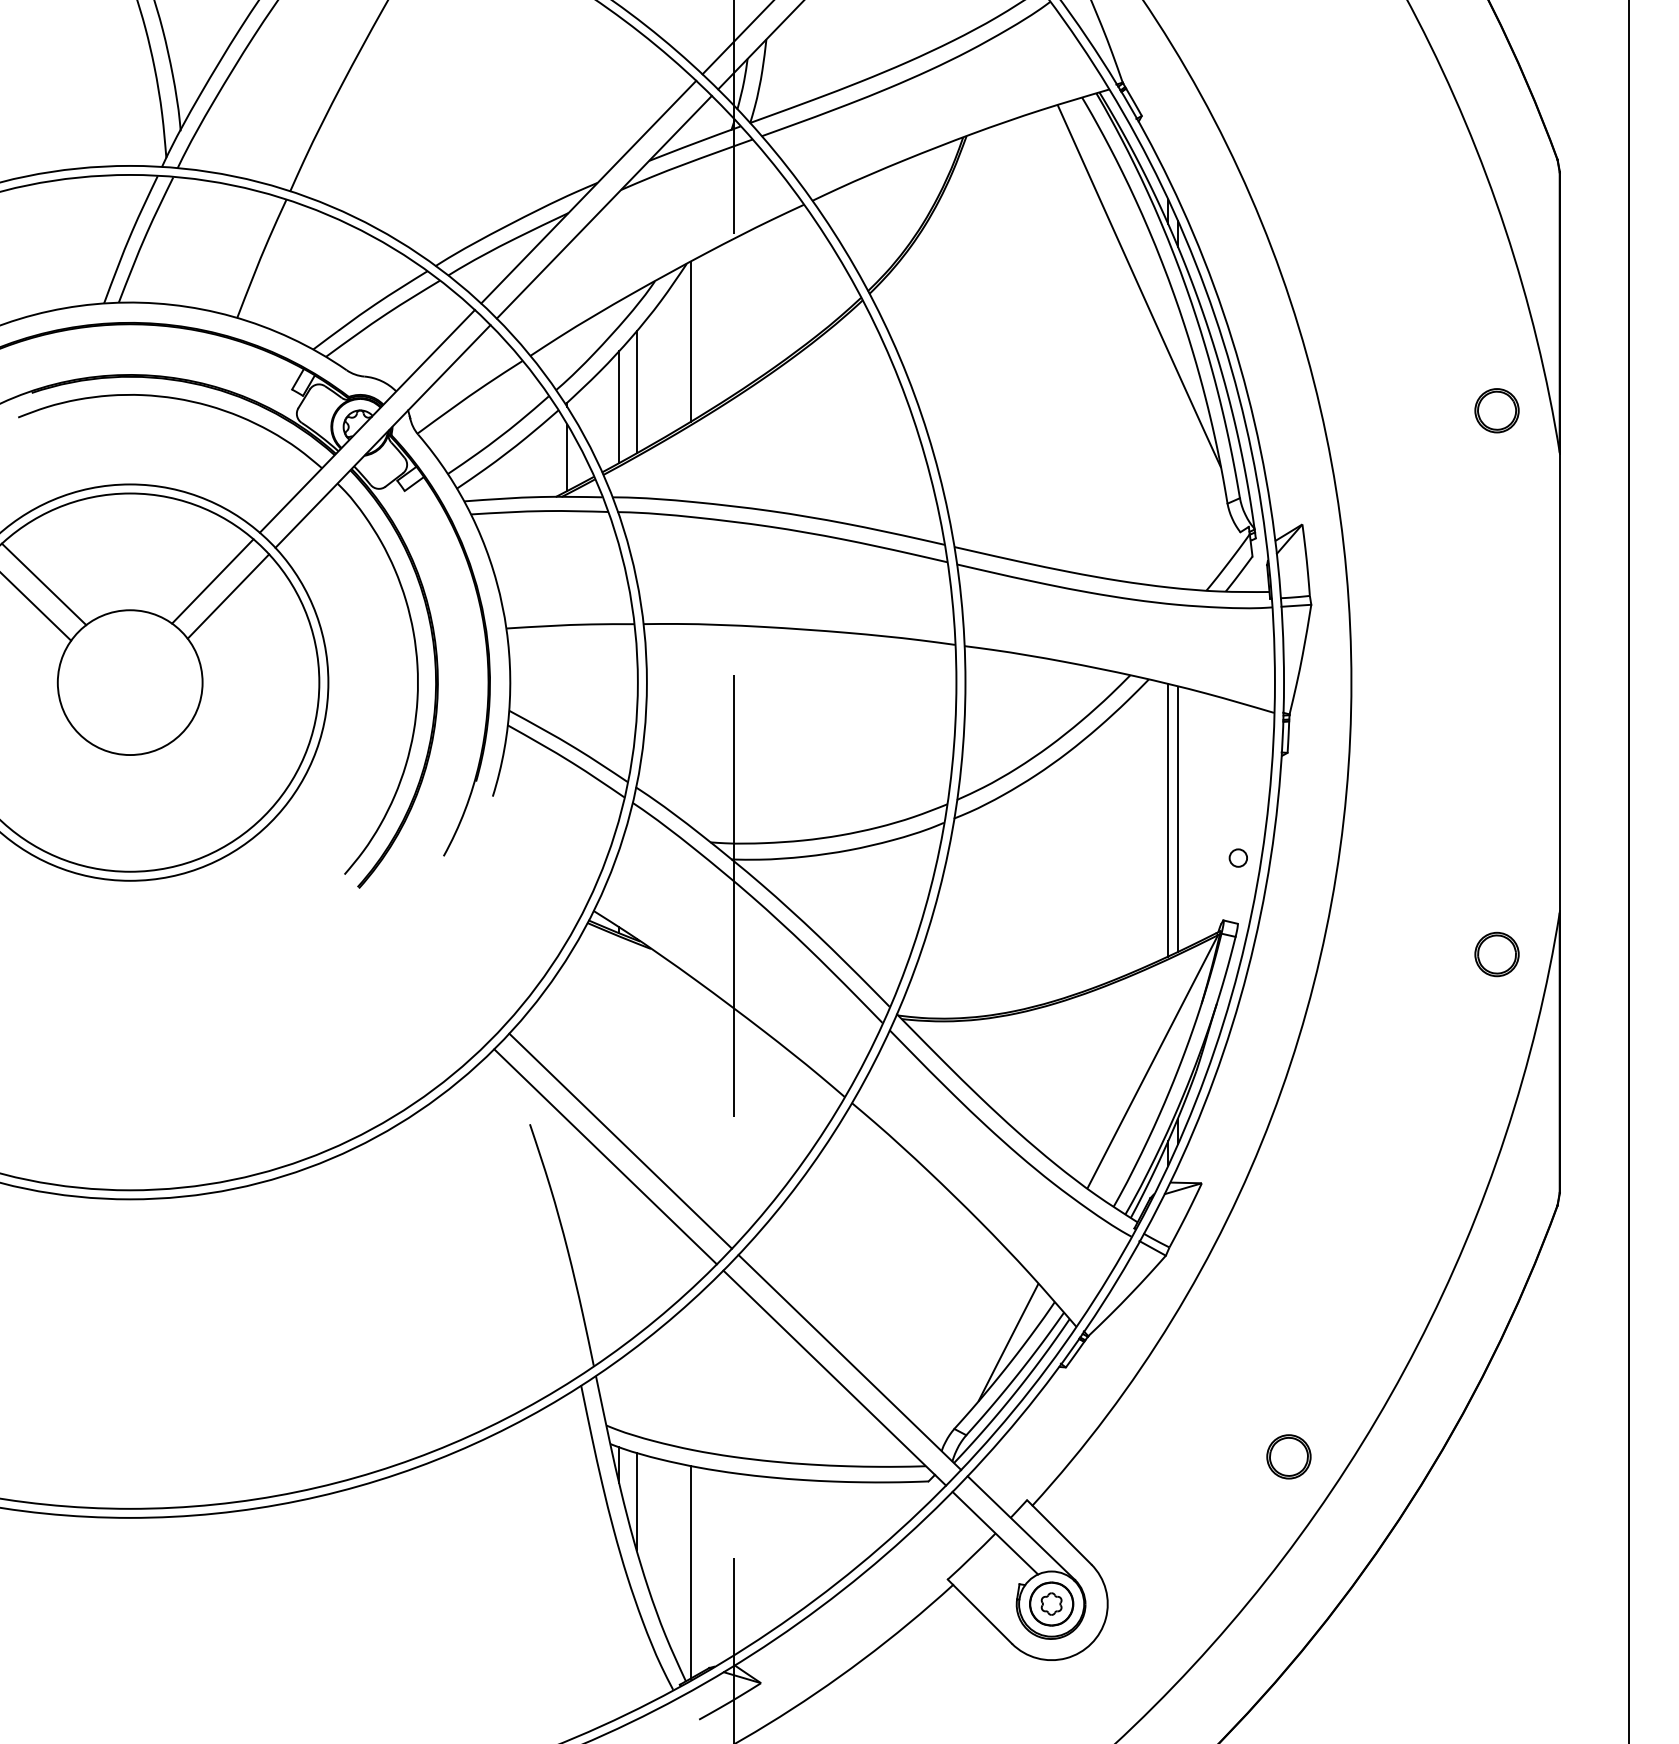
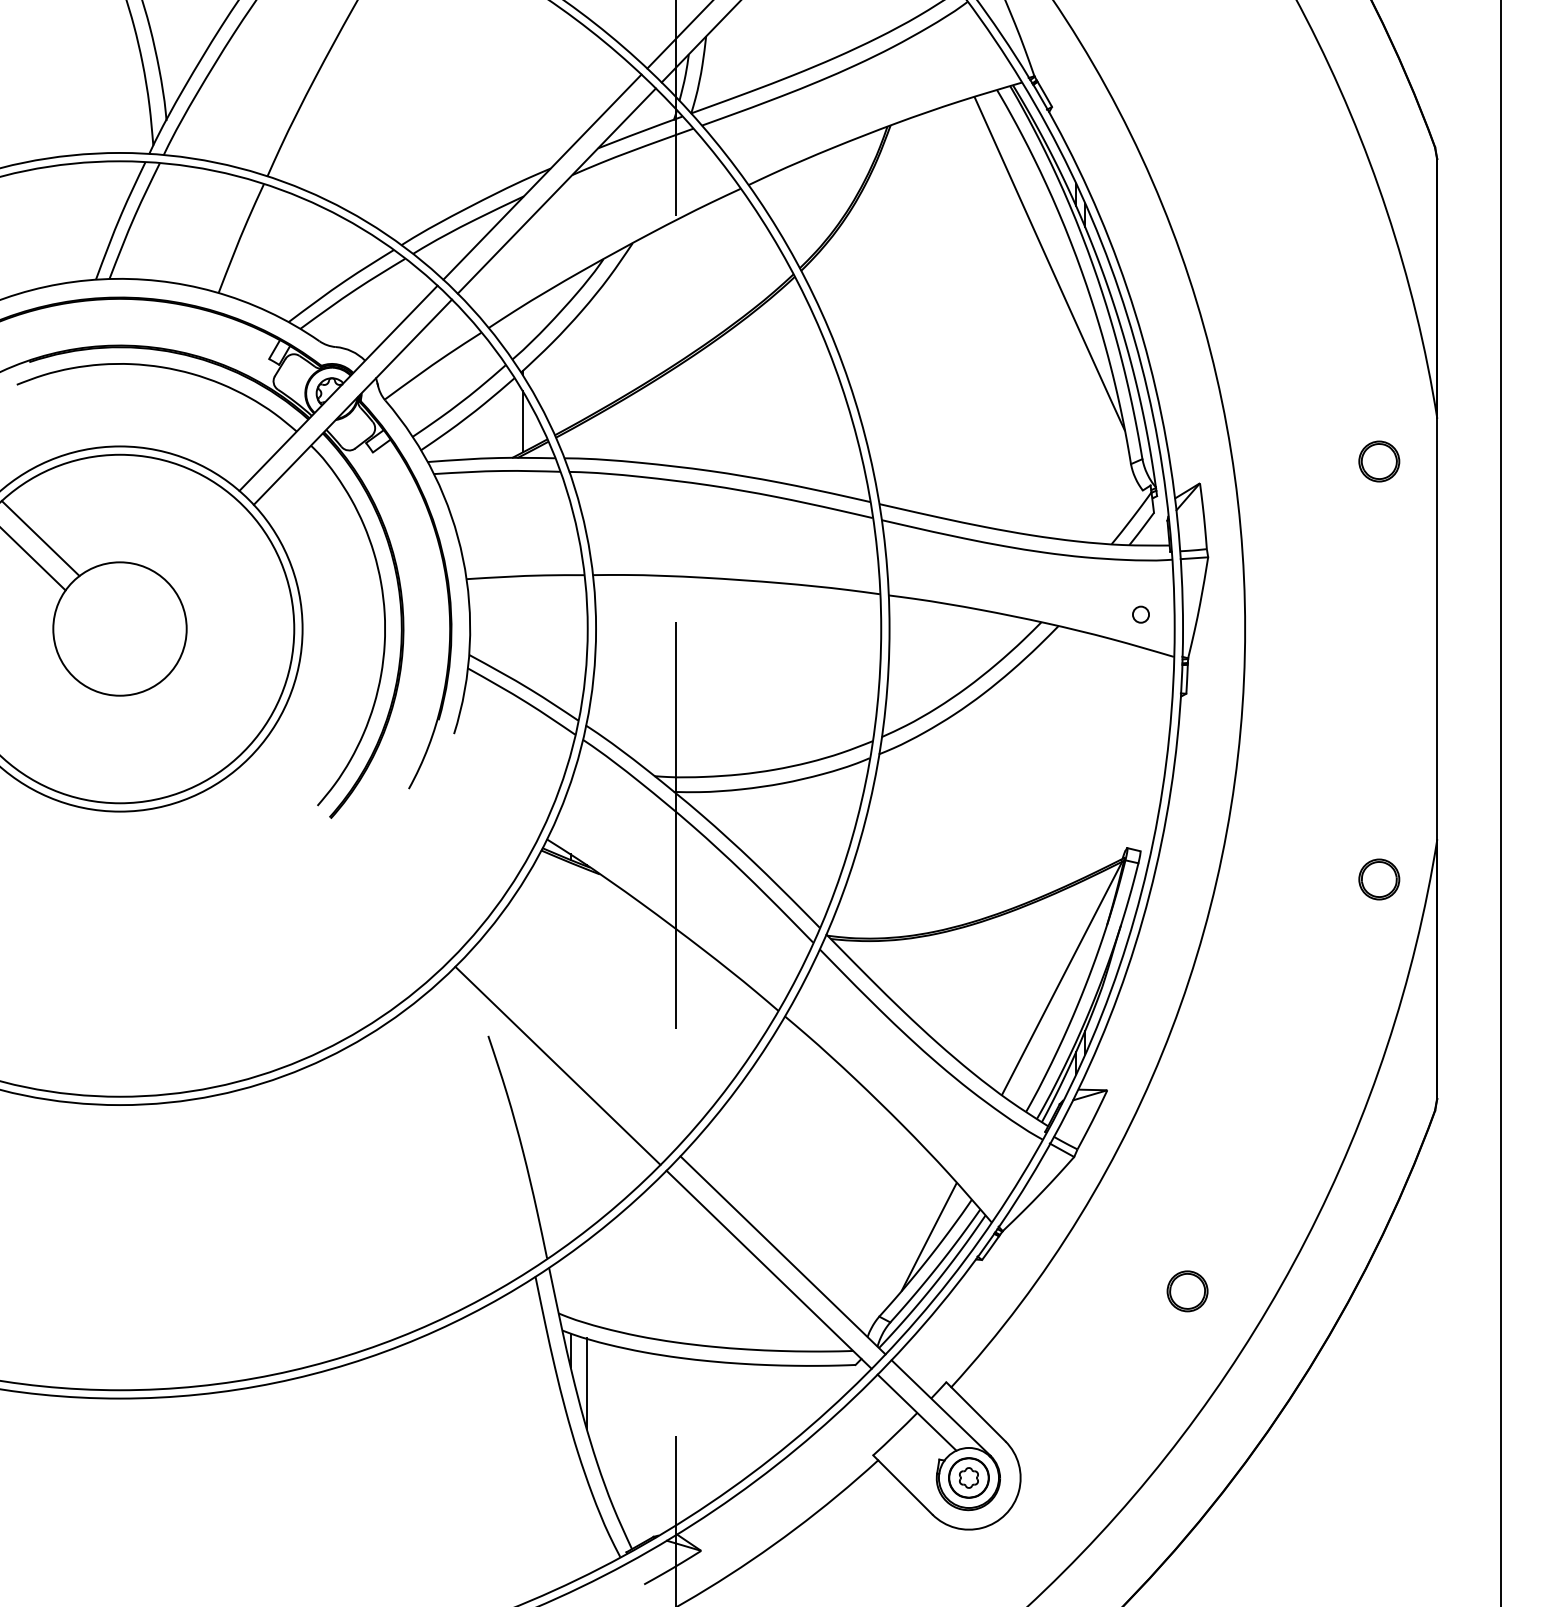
line: (690, 341) -> (636, 314), removed
line: (636, 391) -> (586, 360), removed
line: (619, 406) -> (570, 374), removed
part: (1497, 410) -> (1379, 461), moved
line: (212, 581) -> (195, 535), removed
line: (228, 596) -> (210, 549), removed
line: (1178, 818) -> (1085, 754), removed
line: (1168, 819) -> (1076, 755), removed
circle: (1237, 857) -> (1140, 614), moved
line: (620, 1141) -> (571, 1051), removed
part: (1288, 1457) -> (1187, 1291), moved
line: (690, 1572) -> (636, 1448), removed

